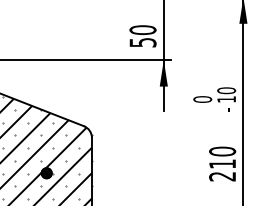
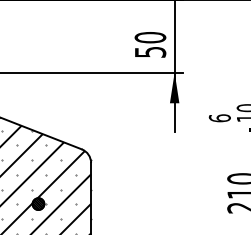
text: (202, 99) -> (219, 118), 0 -> 6

